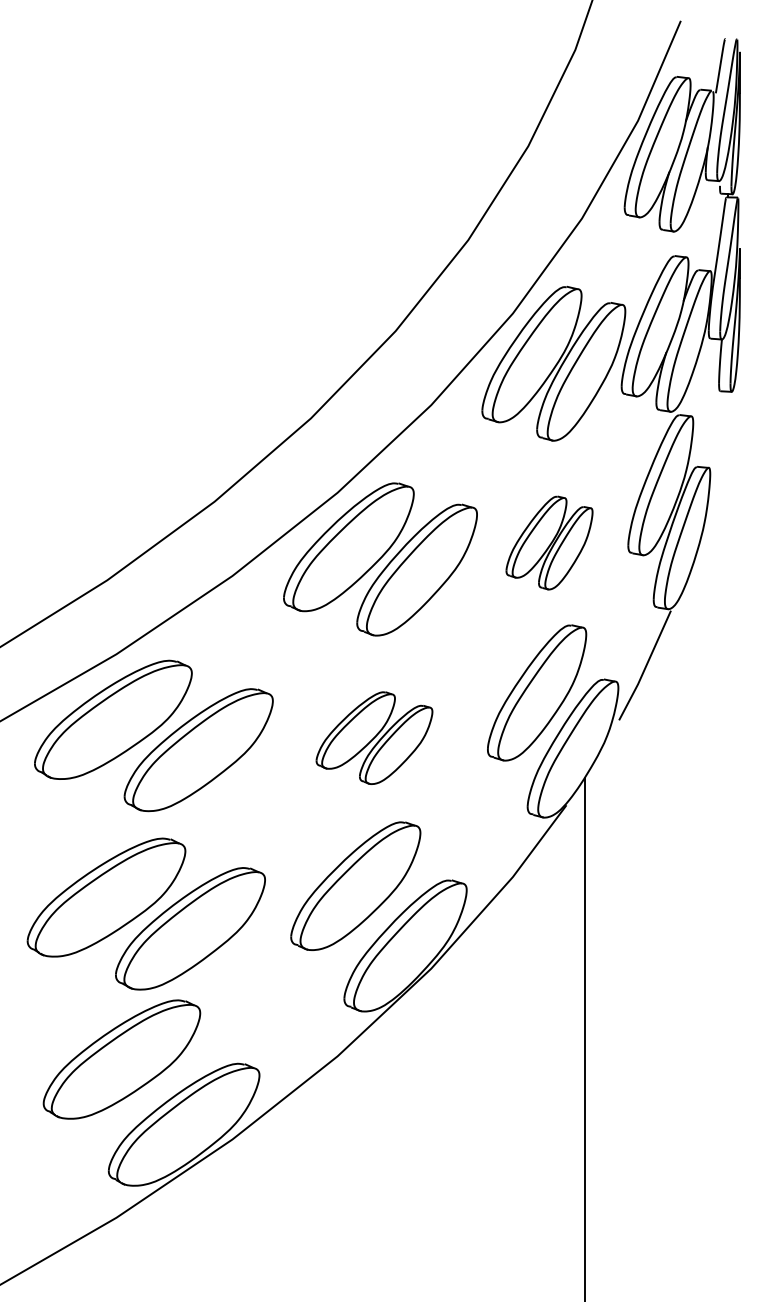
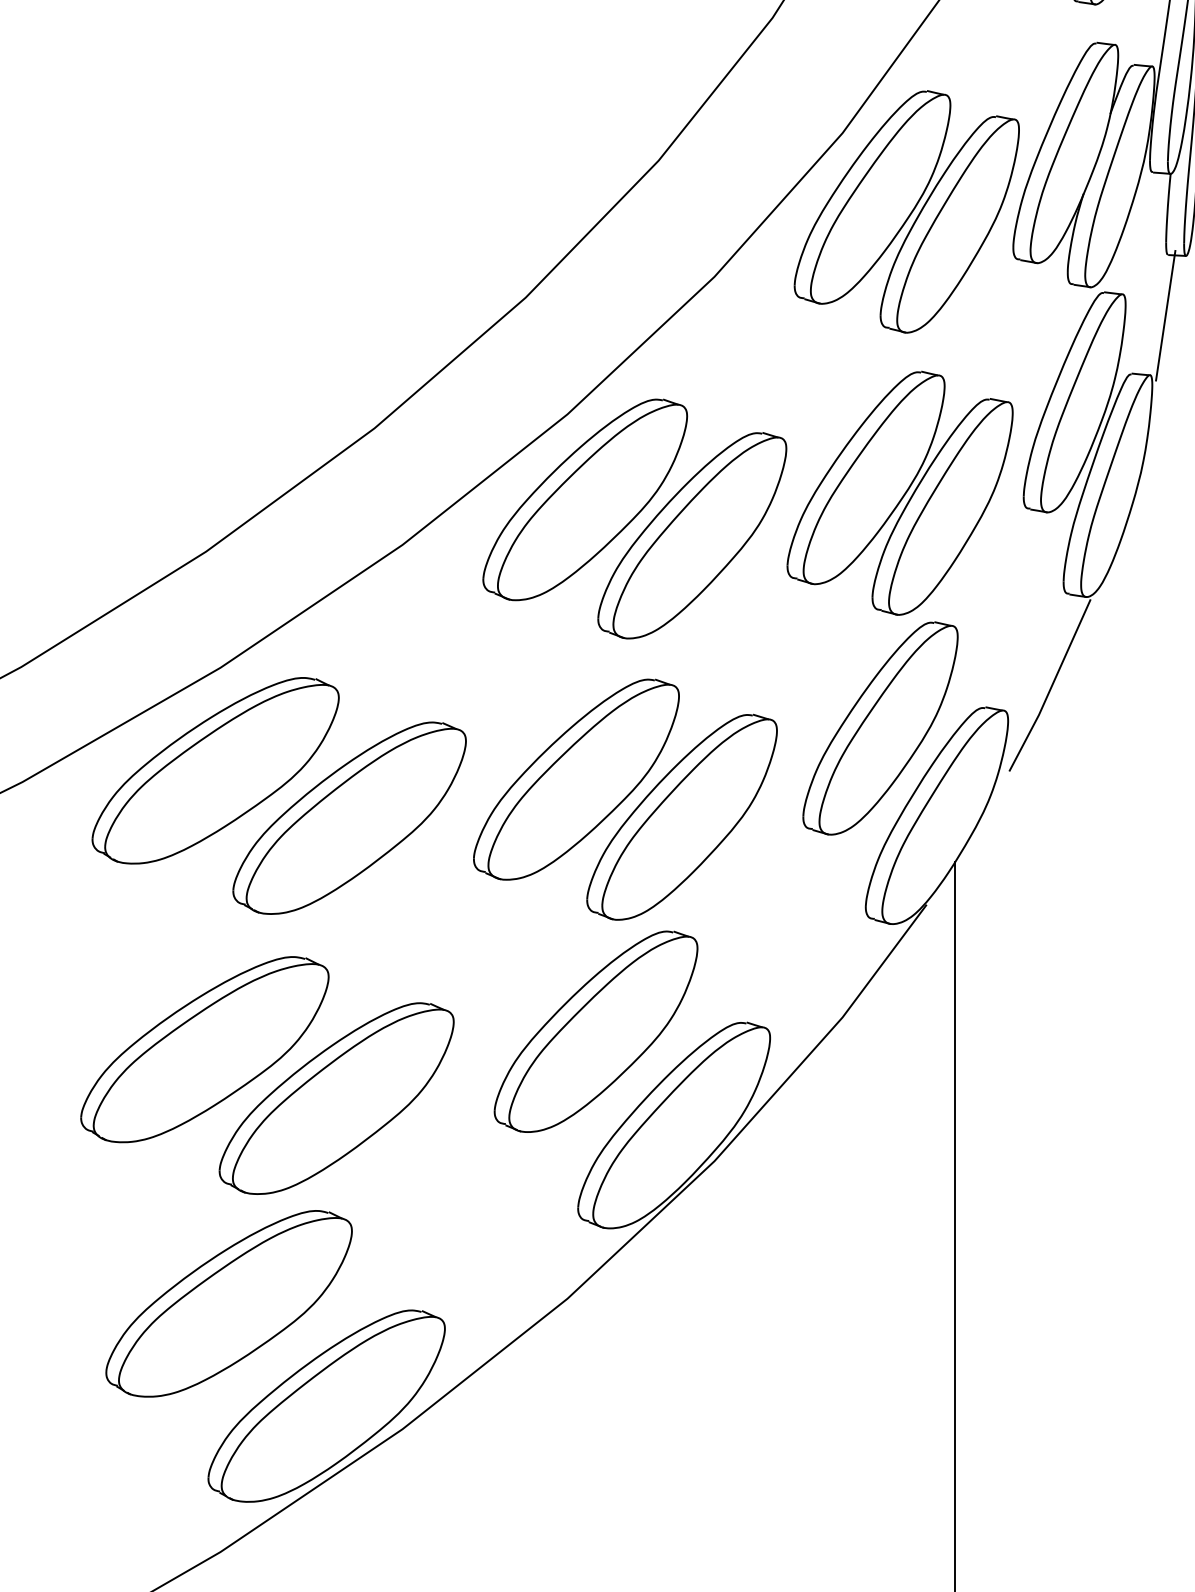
line: (718, 429) -> (1165, 315), added
part: (549, 542) -> (900, 492), size x1.67
part: (374, 737) -> (625, 798), size x1.67

